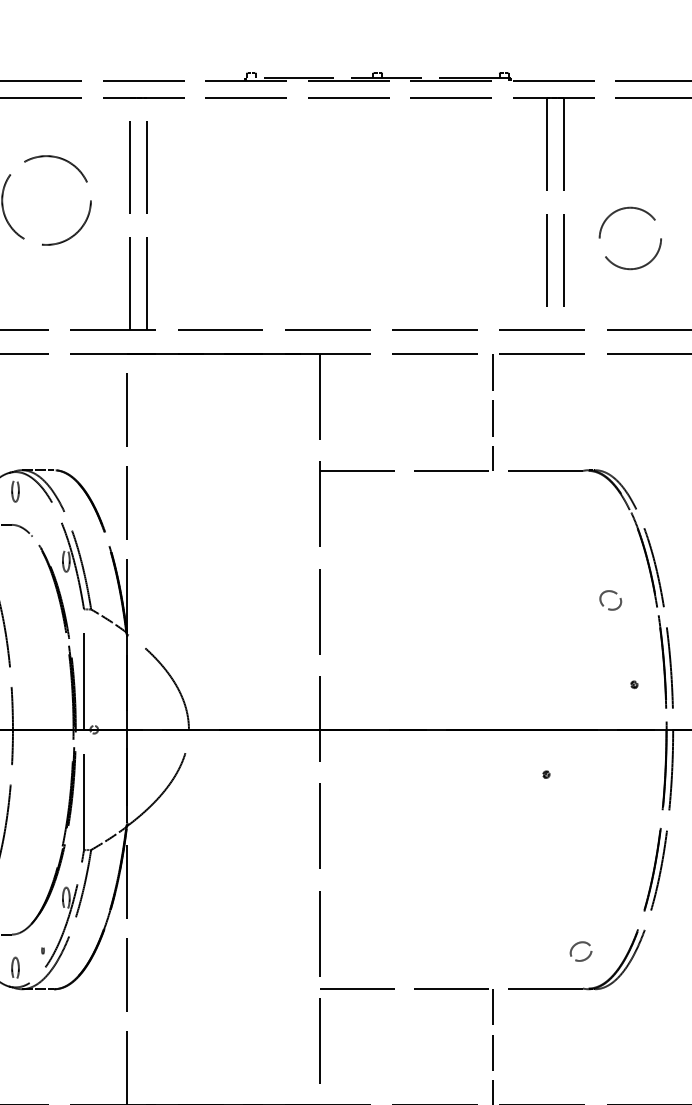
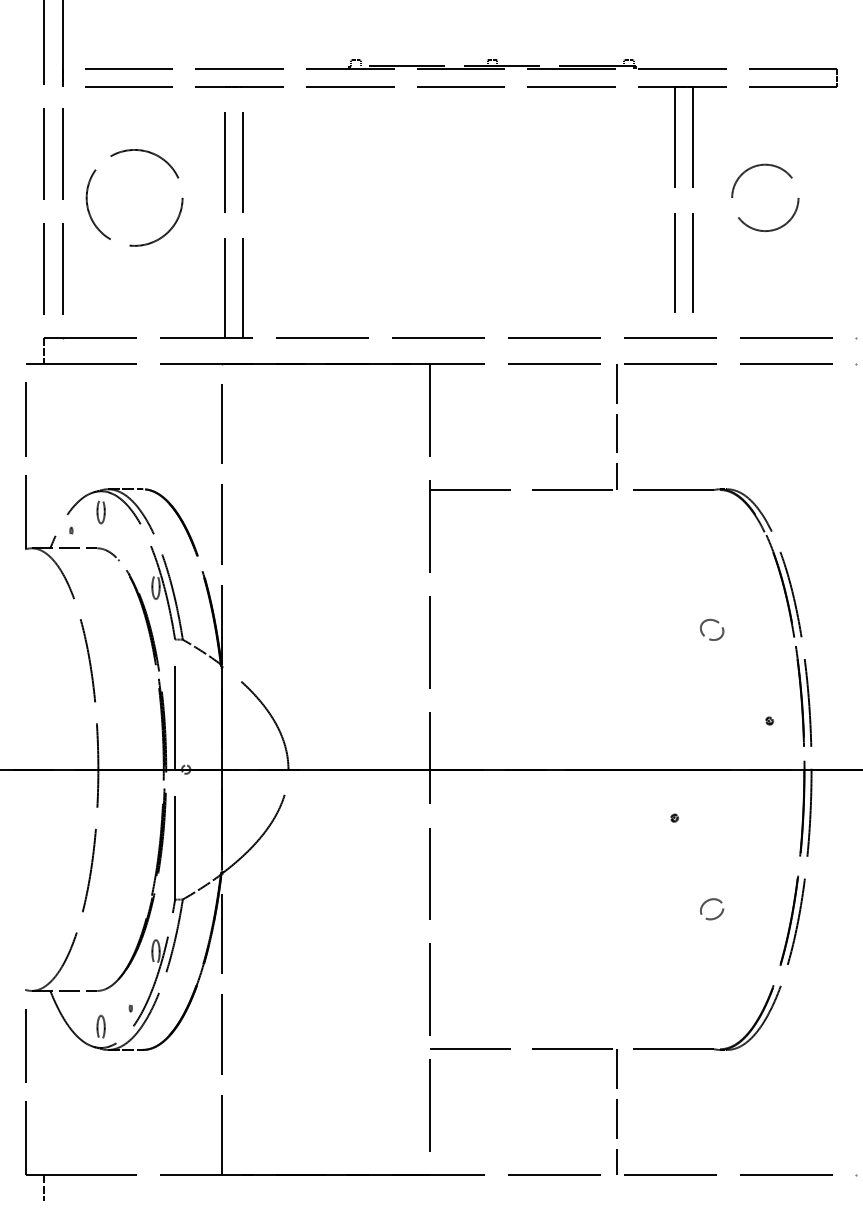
circle: (630, 238) -> (765, 197), moved
part: (612, 592) -> (713, 621), moved
part: (585, 958) -> (716, 916), moved

